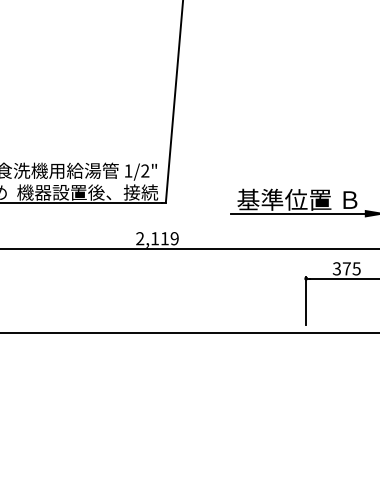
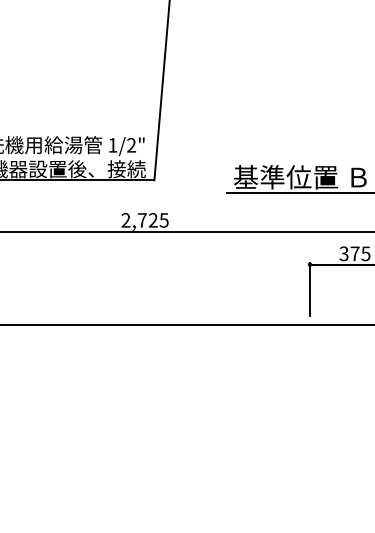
text: (164, 238) -> (152, 220), 2,119 -> 2,725

